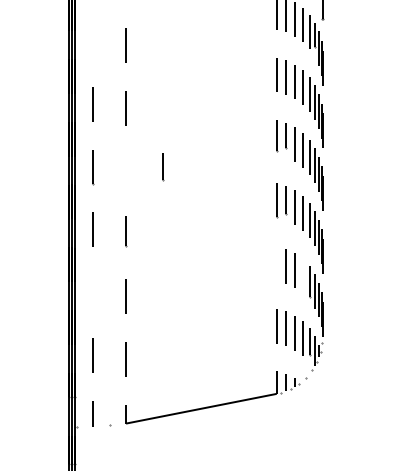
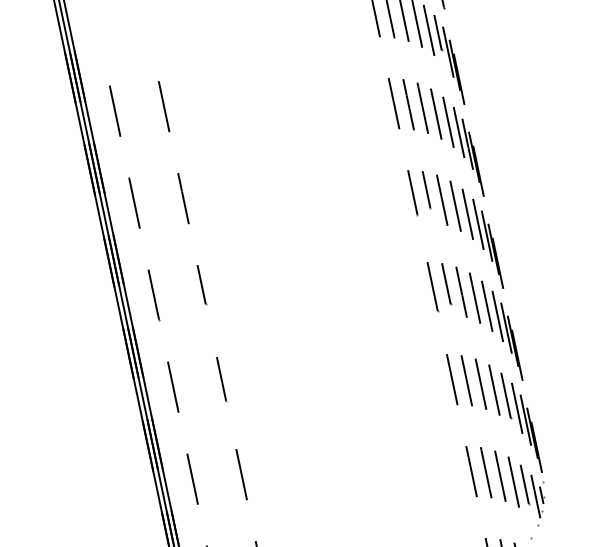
line: (93, 41) -> (115, 111), added
line: (163, 167) -> (202, 285), moved
line: (276, 262) -> (451, 378), added
line: (302, 275) -> (493, 389), added
line: (93, 292) -> (192, 478), added

